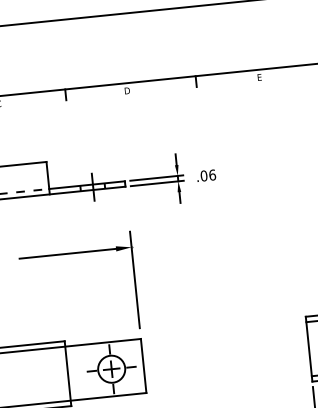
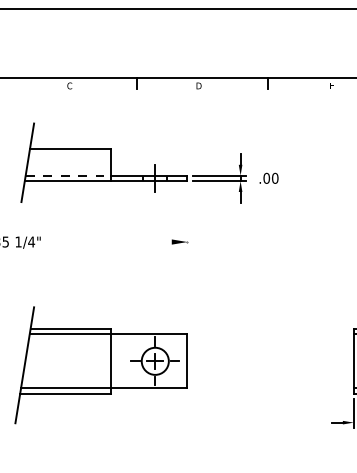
text: (212, 174) -> (275, 177), .06 -> .00
line: (67, 254) -> (122, 242), removed
line: (134, 279) -> (187, 274), removed

